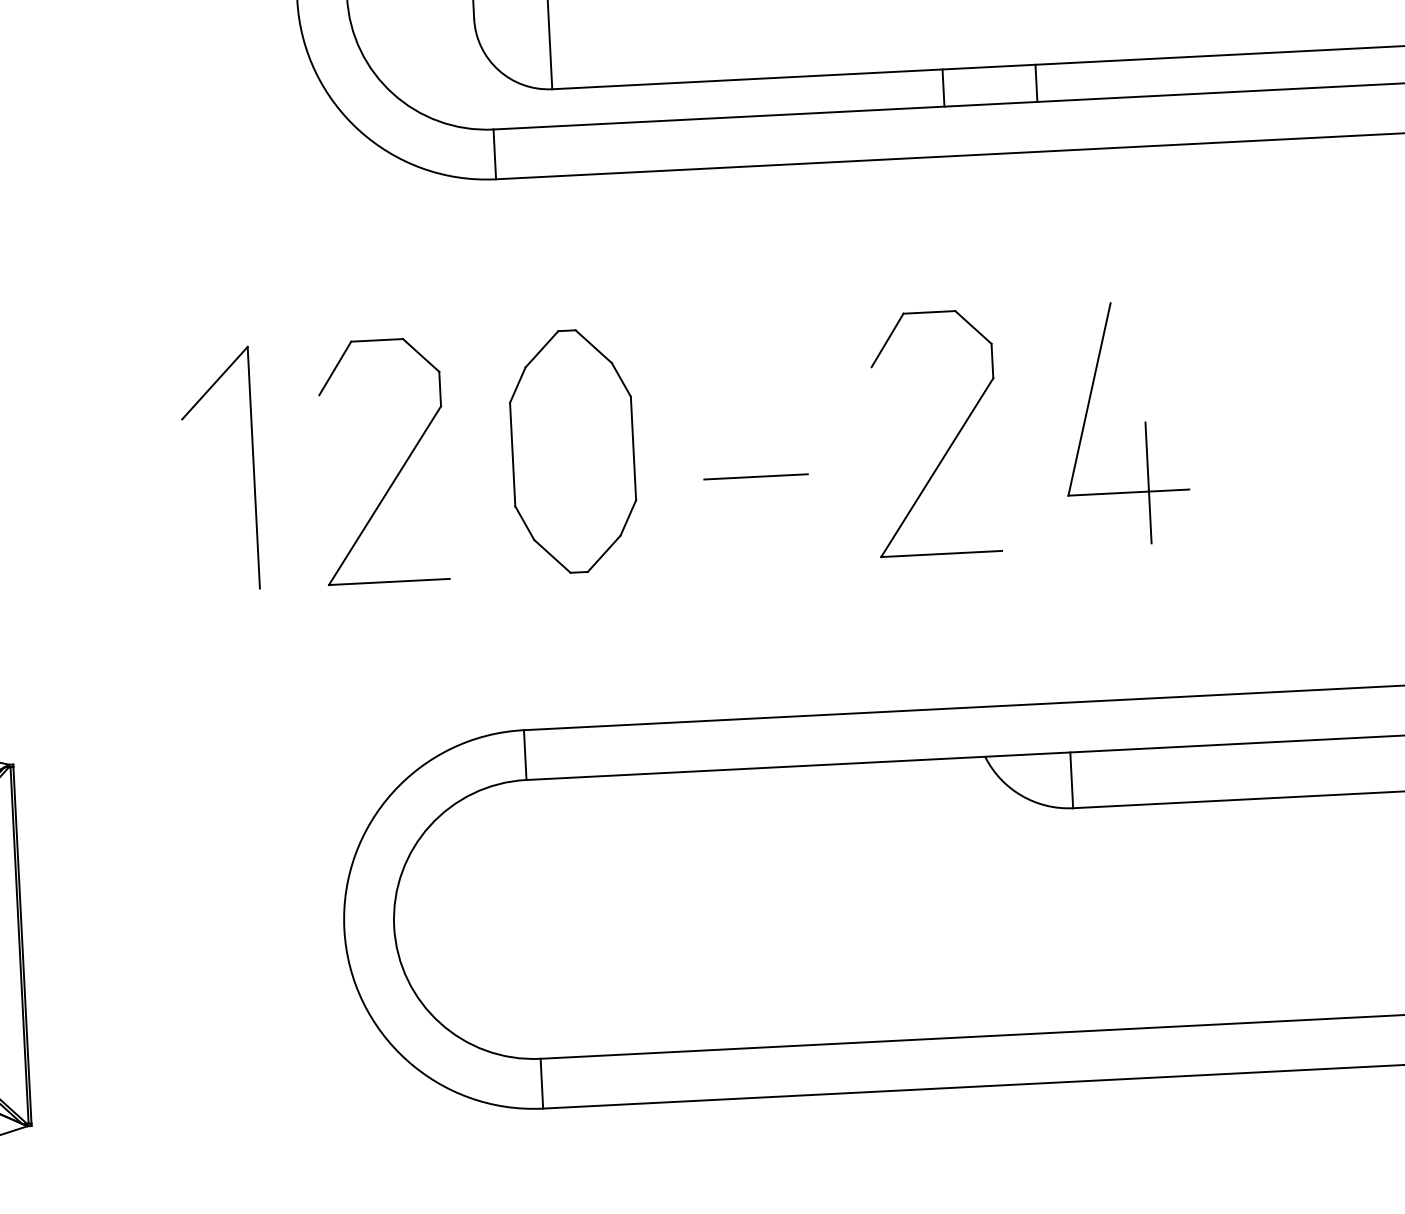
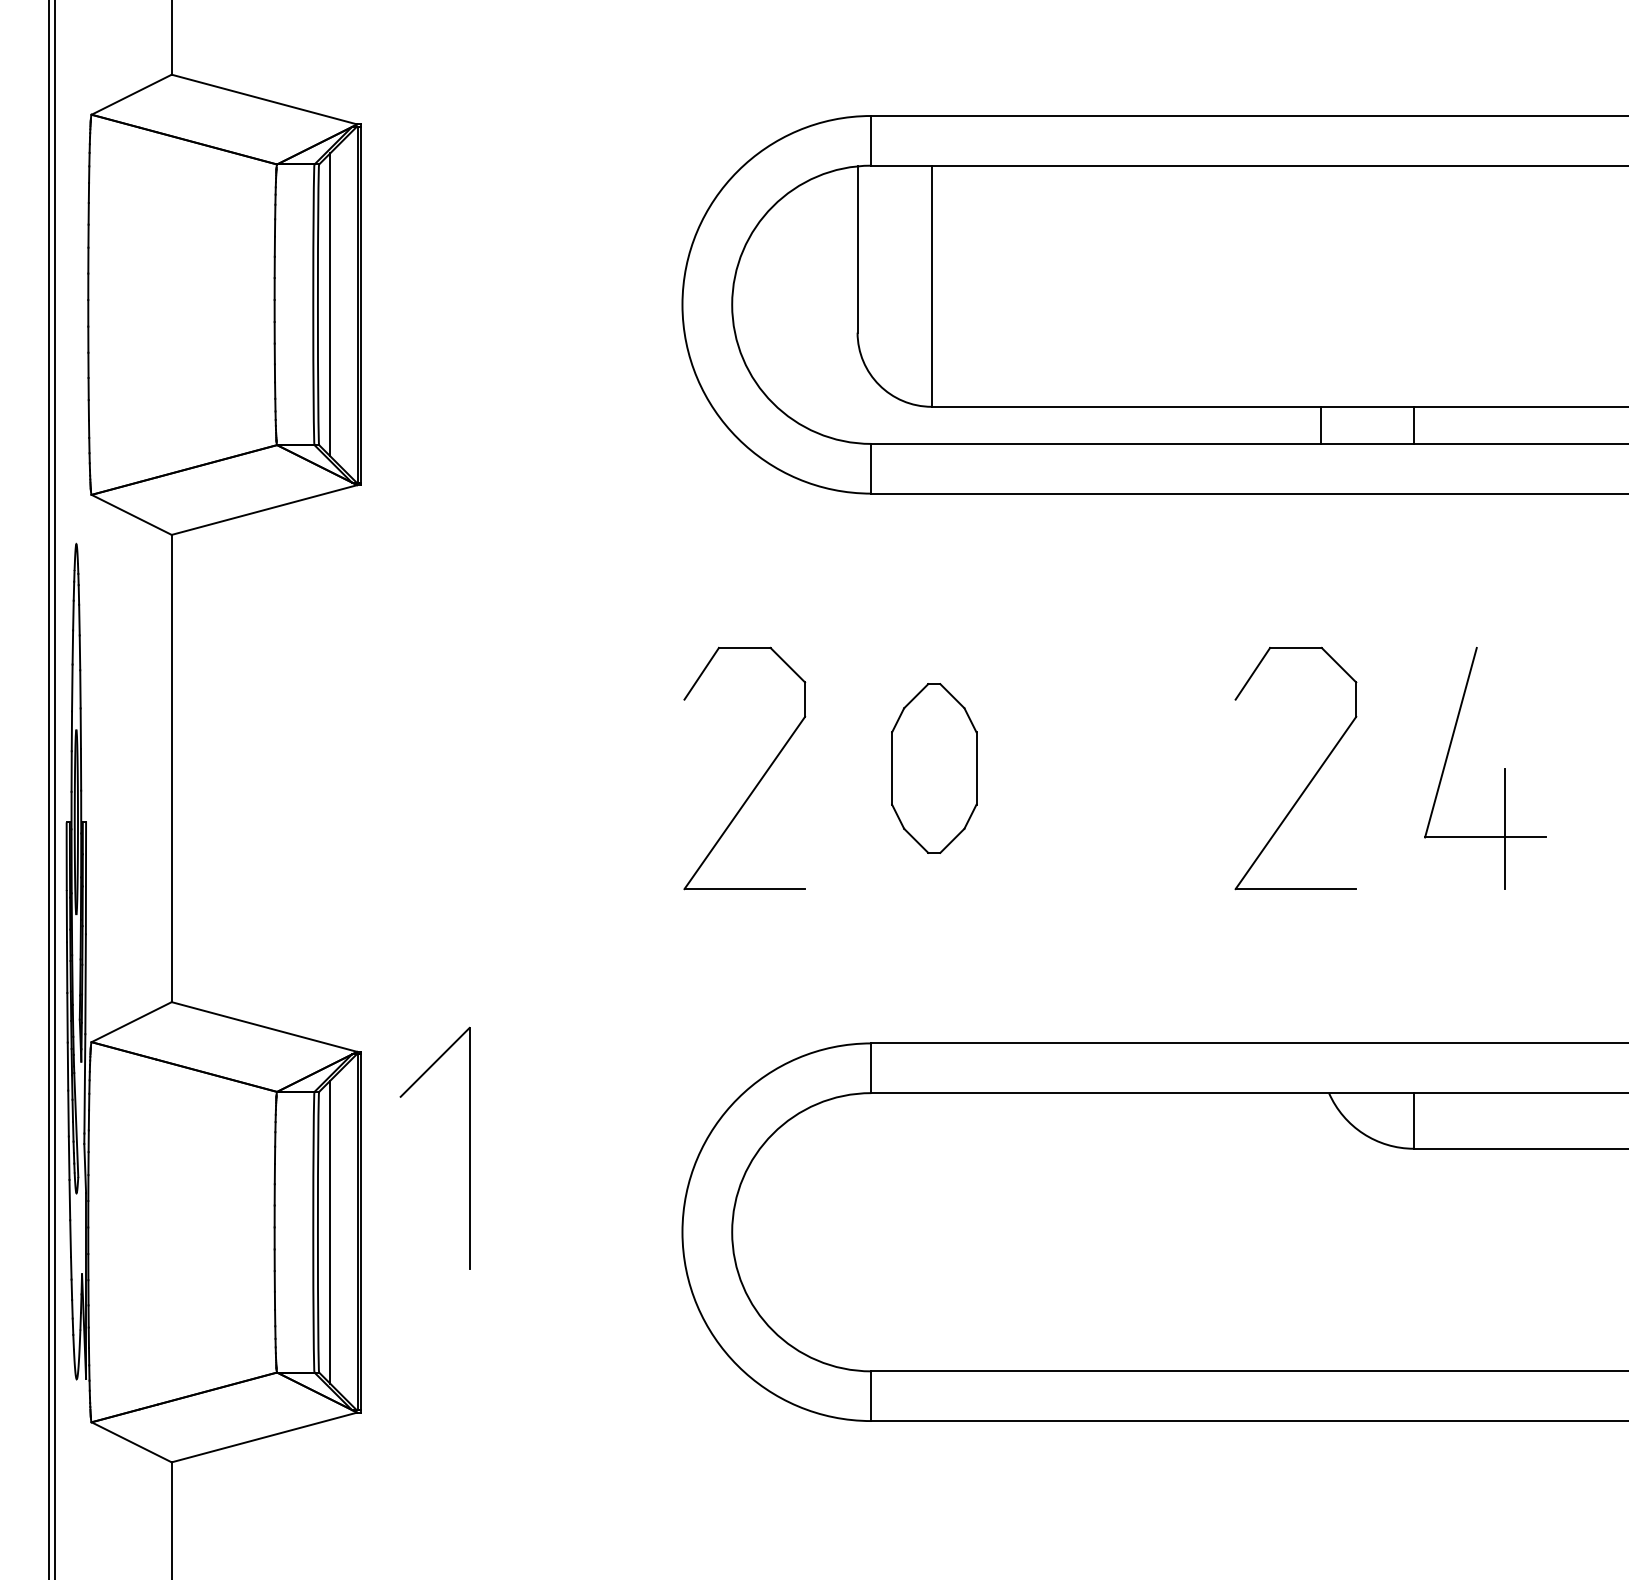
part: (573, 451) -> (934, 768), size x0.7
part: (253, 466) -> (469, 1147), moved
line: (755, 476) -> (1114, 802), removed

